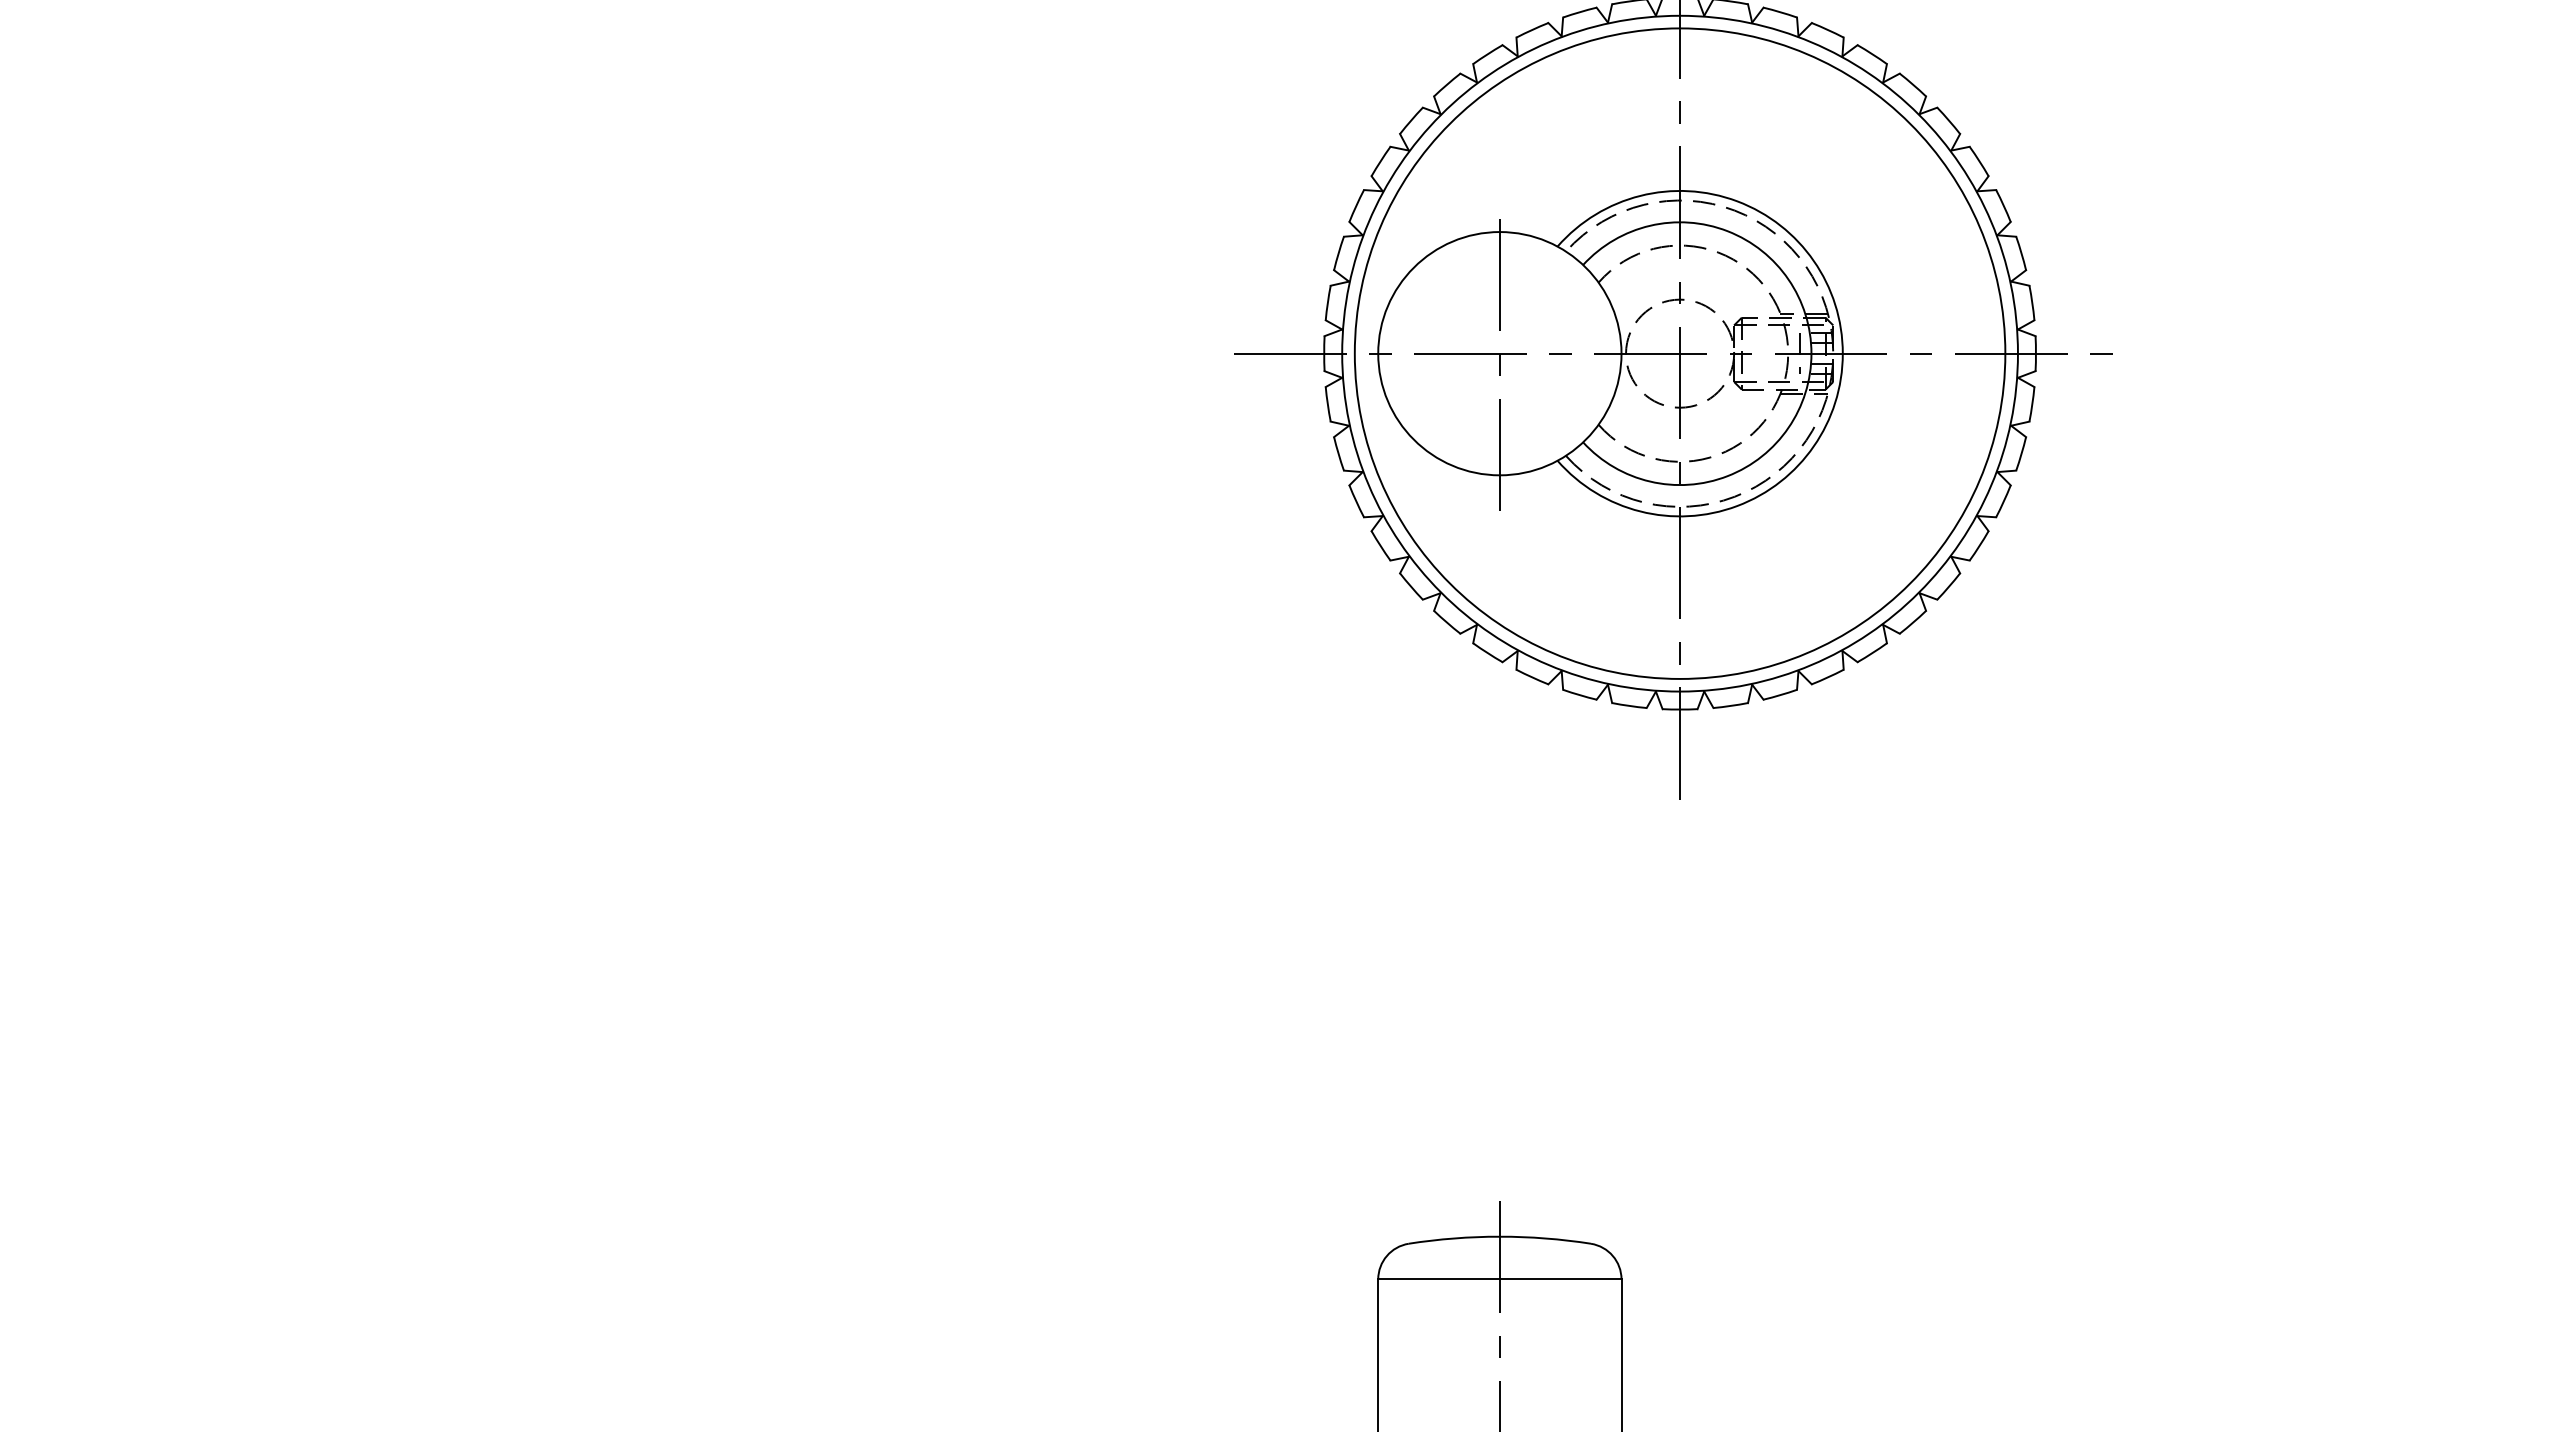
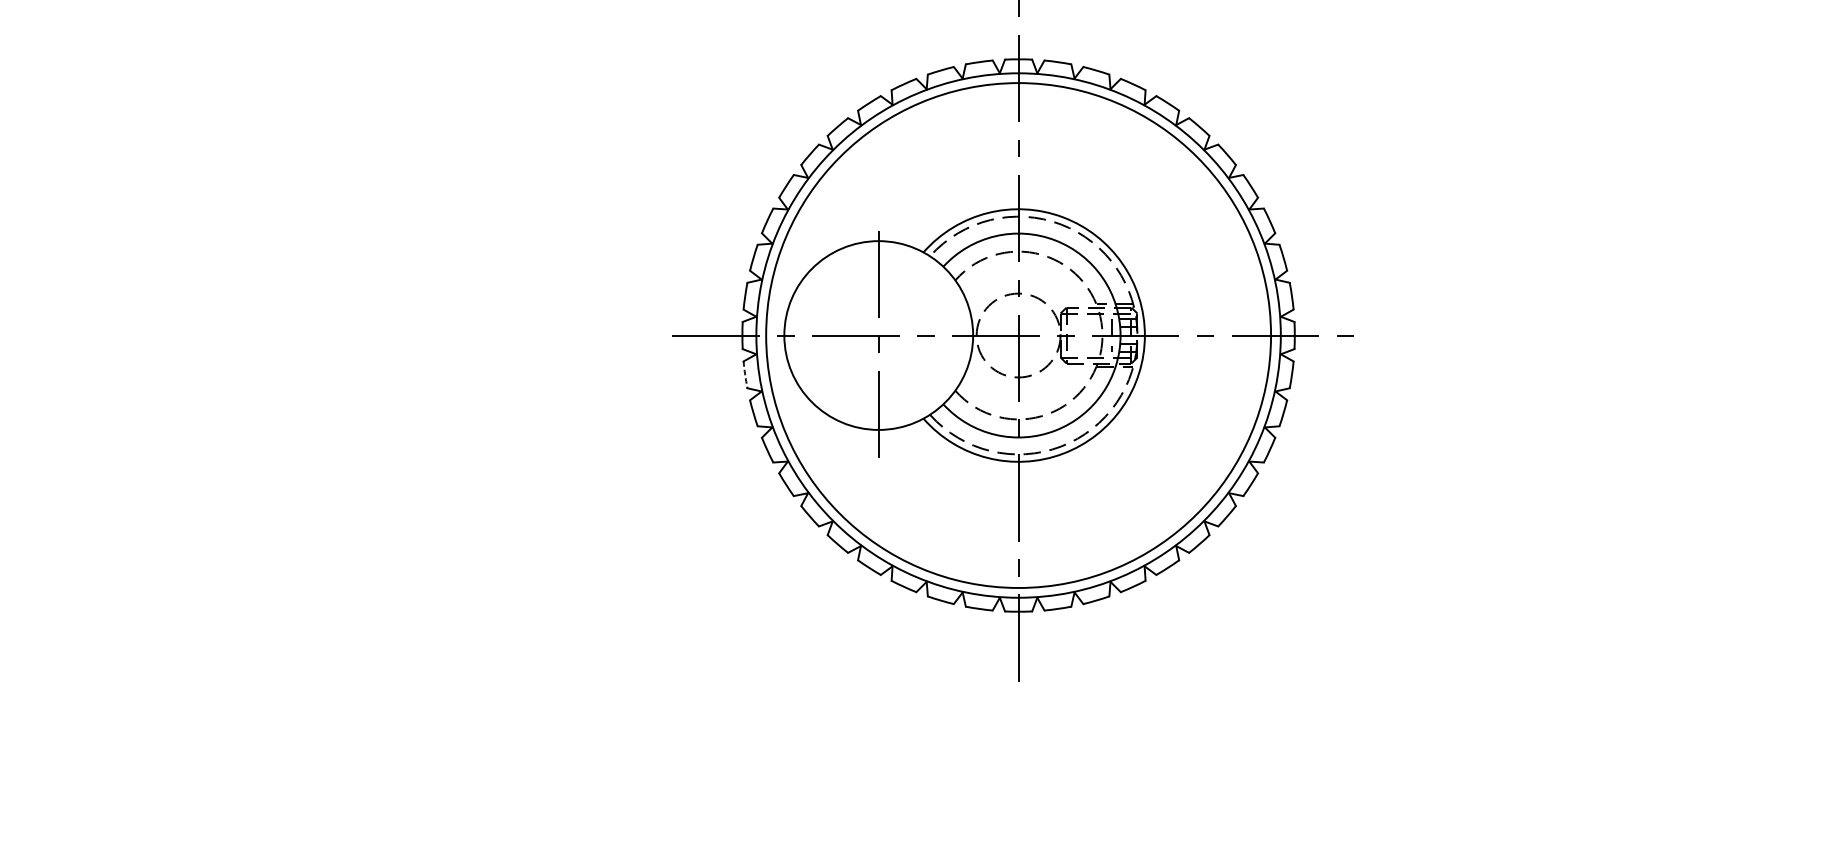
arc: (1327, 404) -> (744, 374), solid -> dashed

